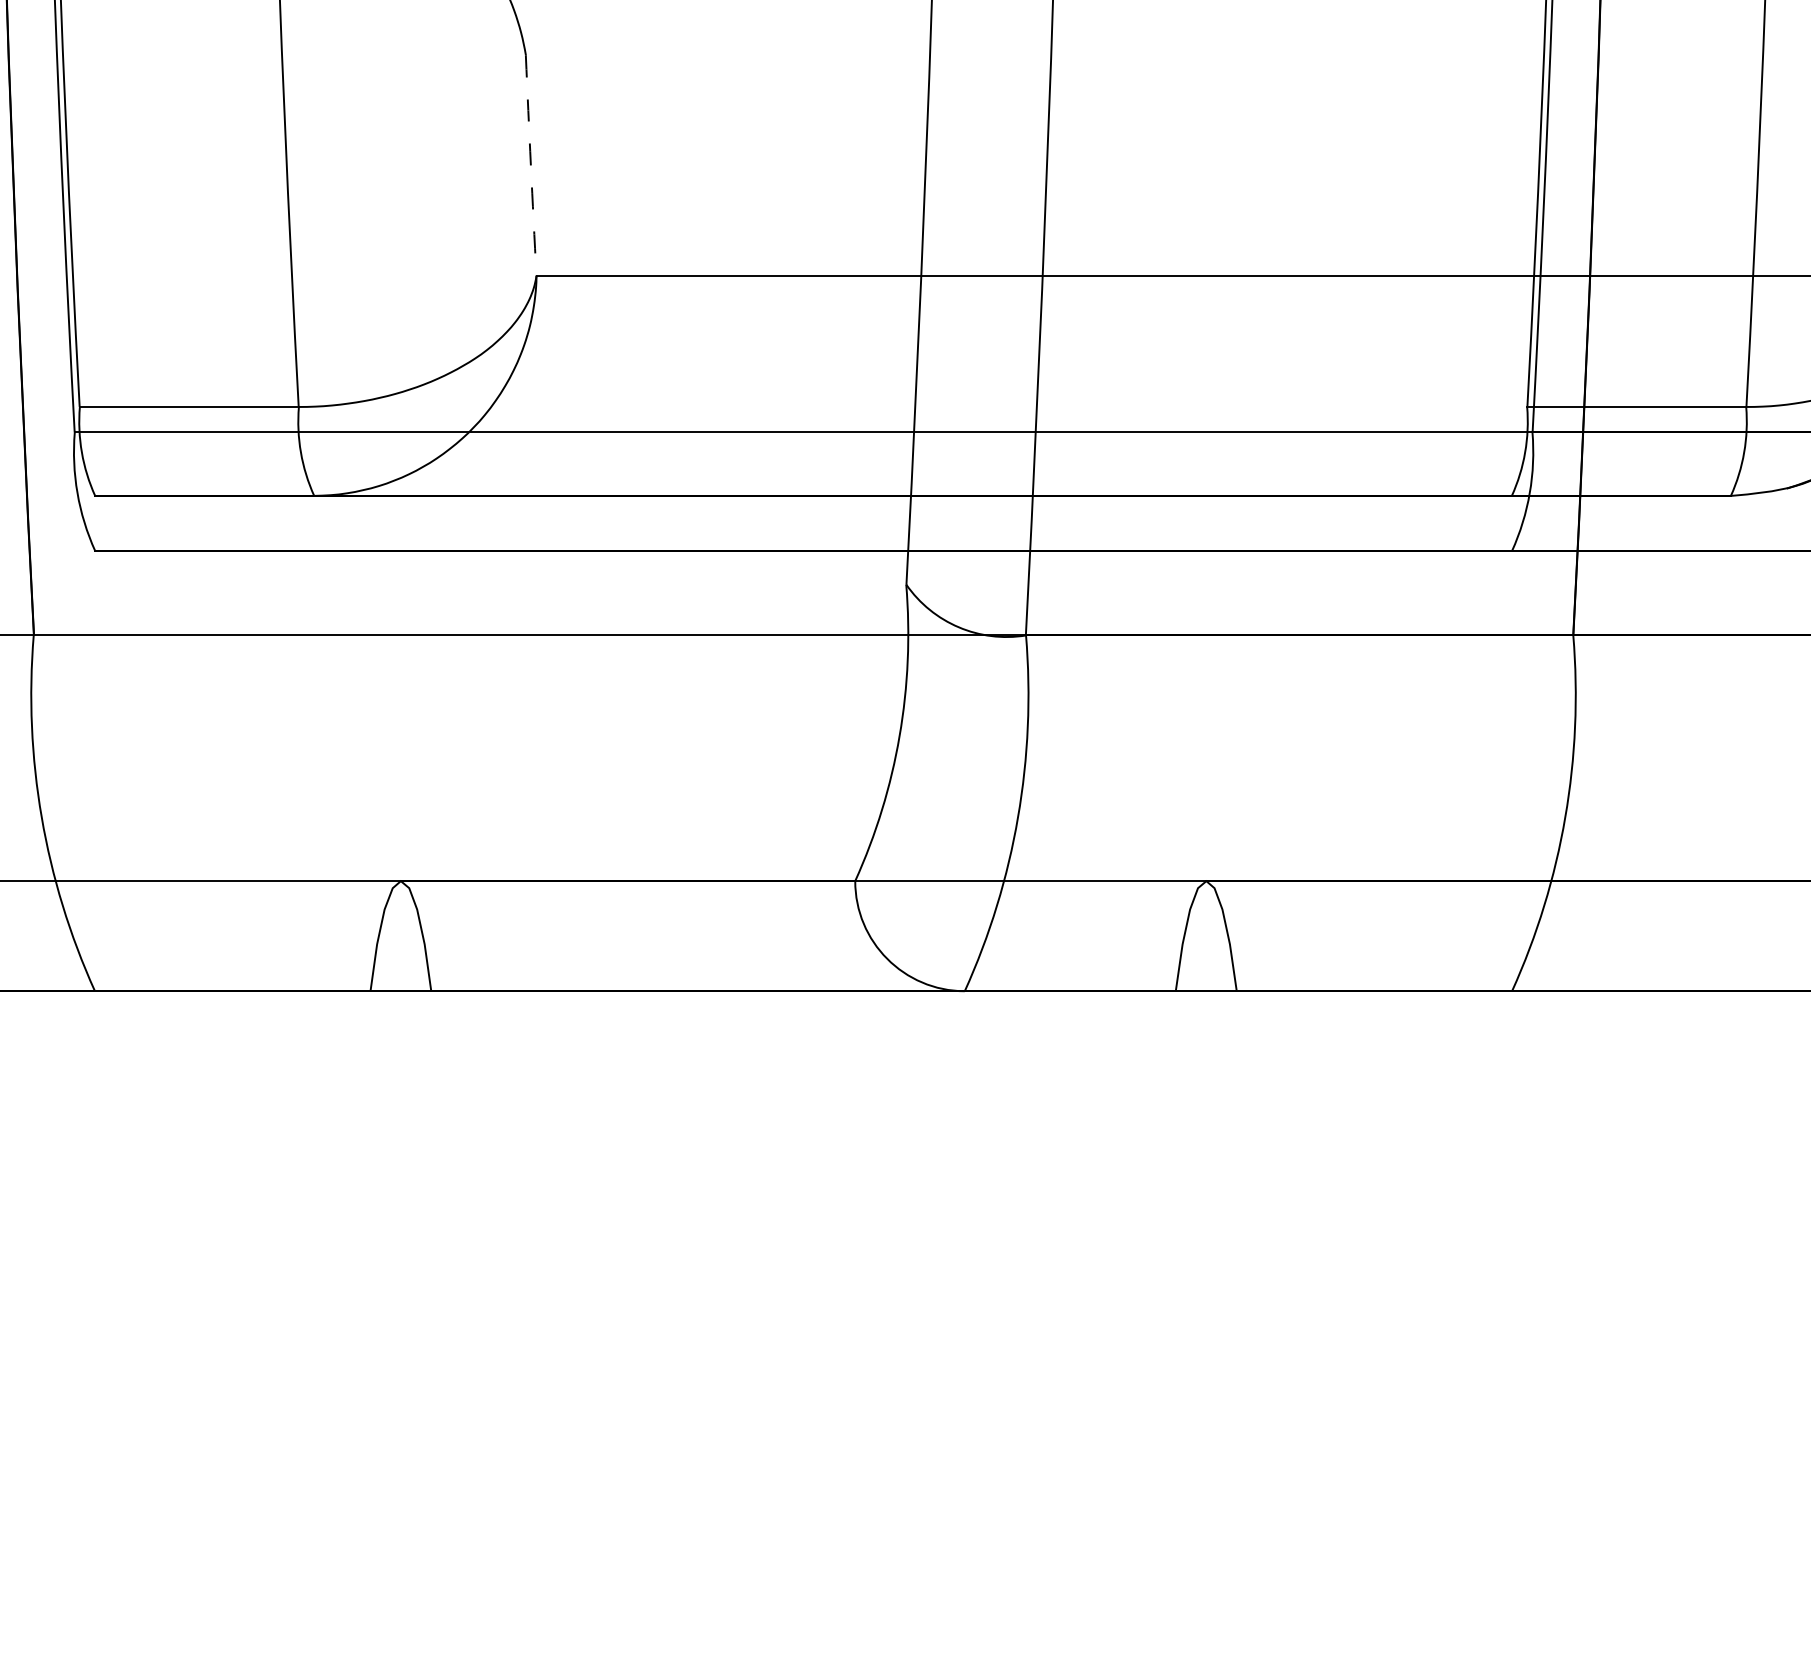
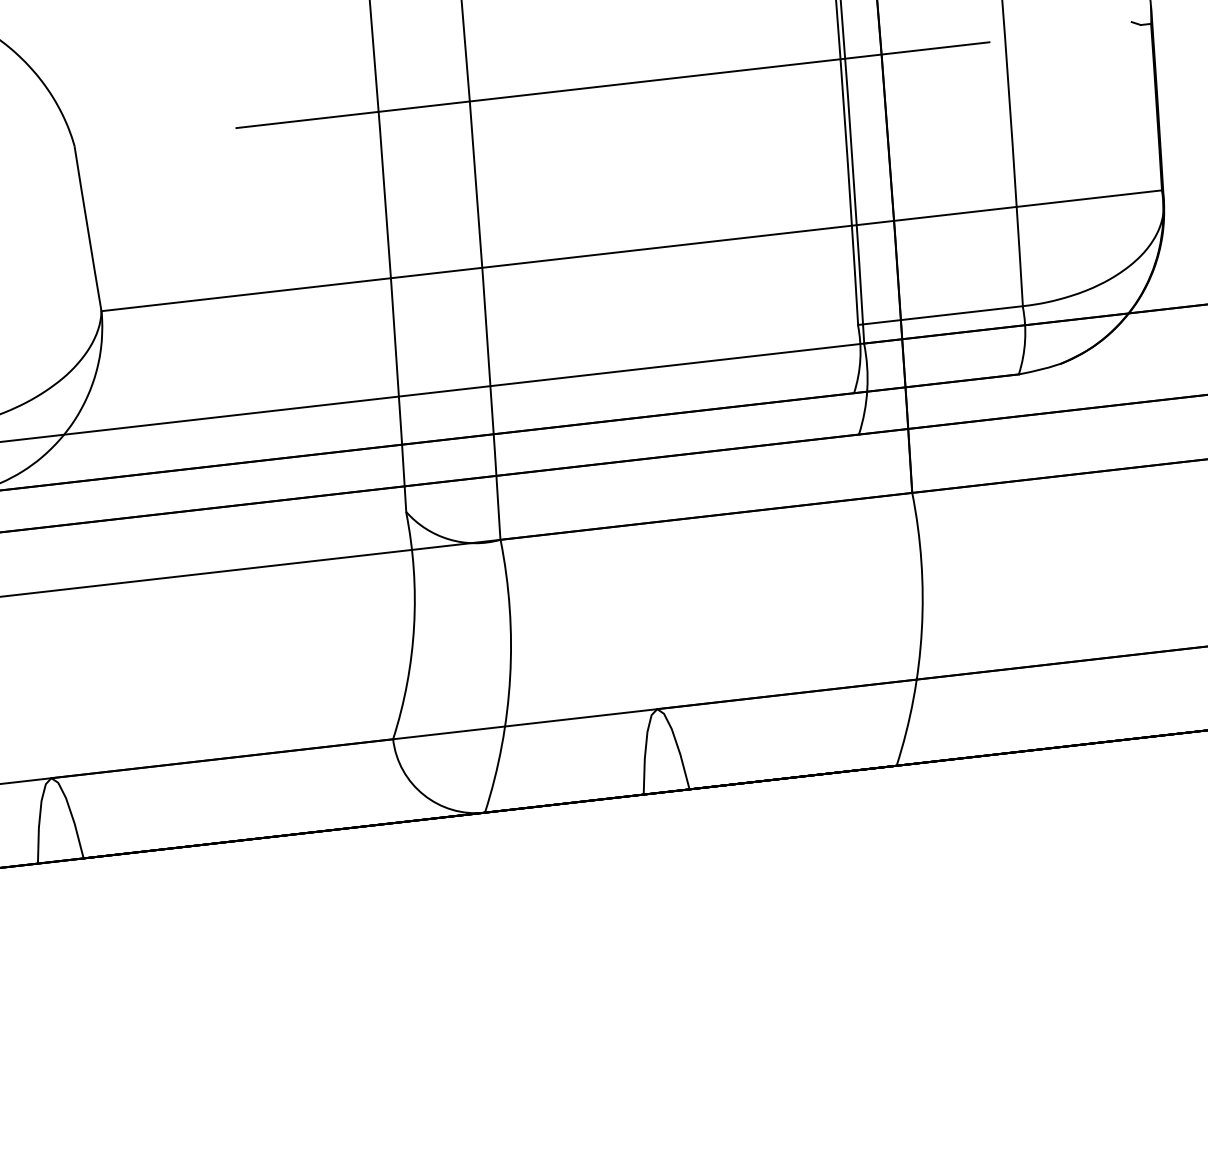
line: (1241, 55) -> (612, 85), added
arc: (530, 165) -> (87, 228), dashed -> solid

